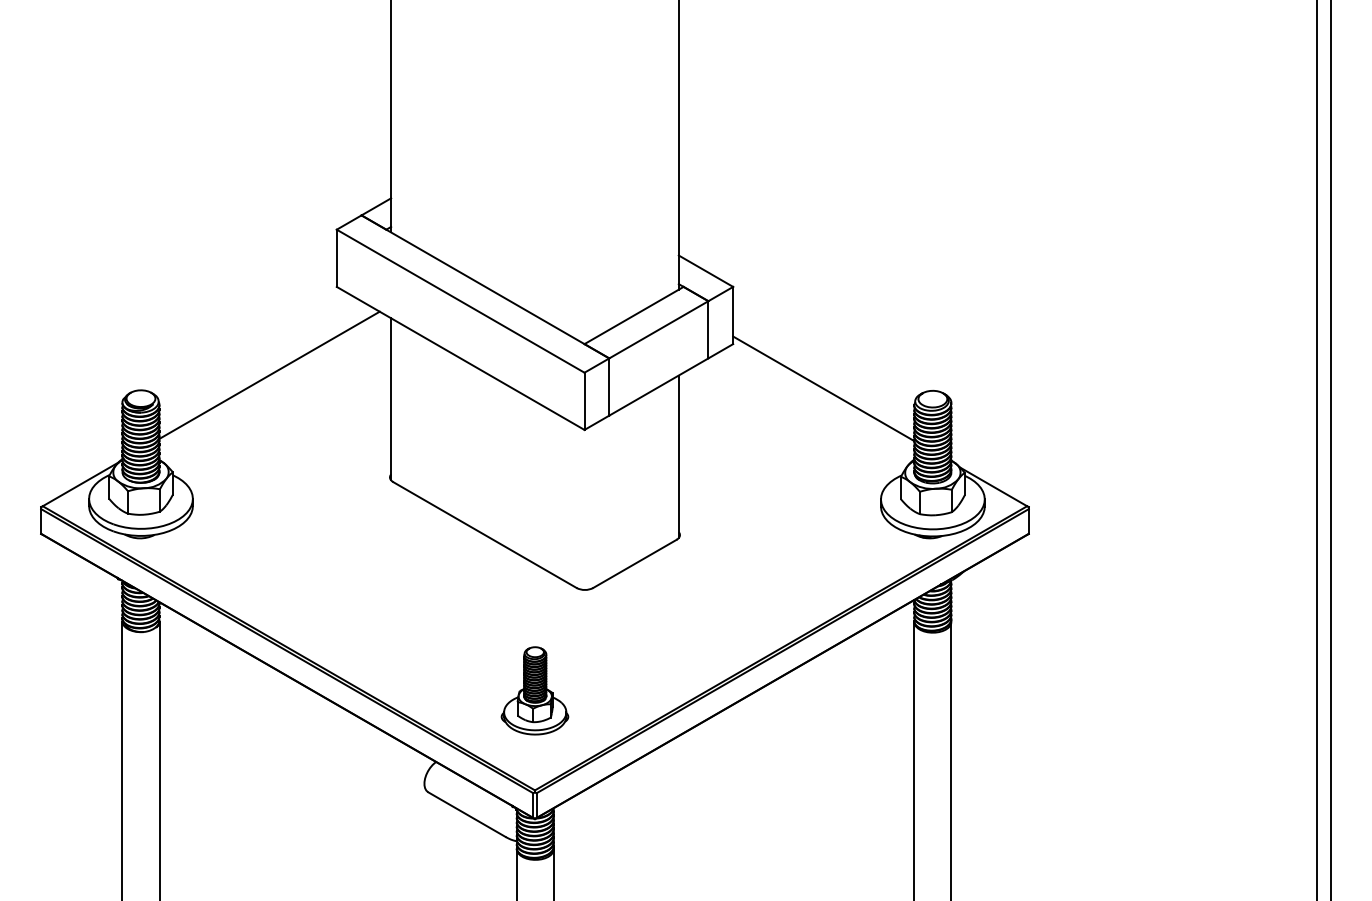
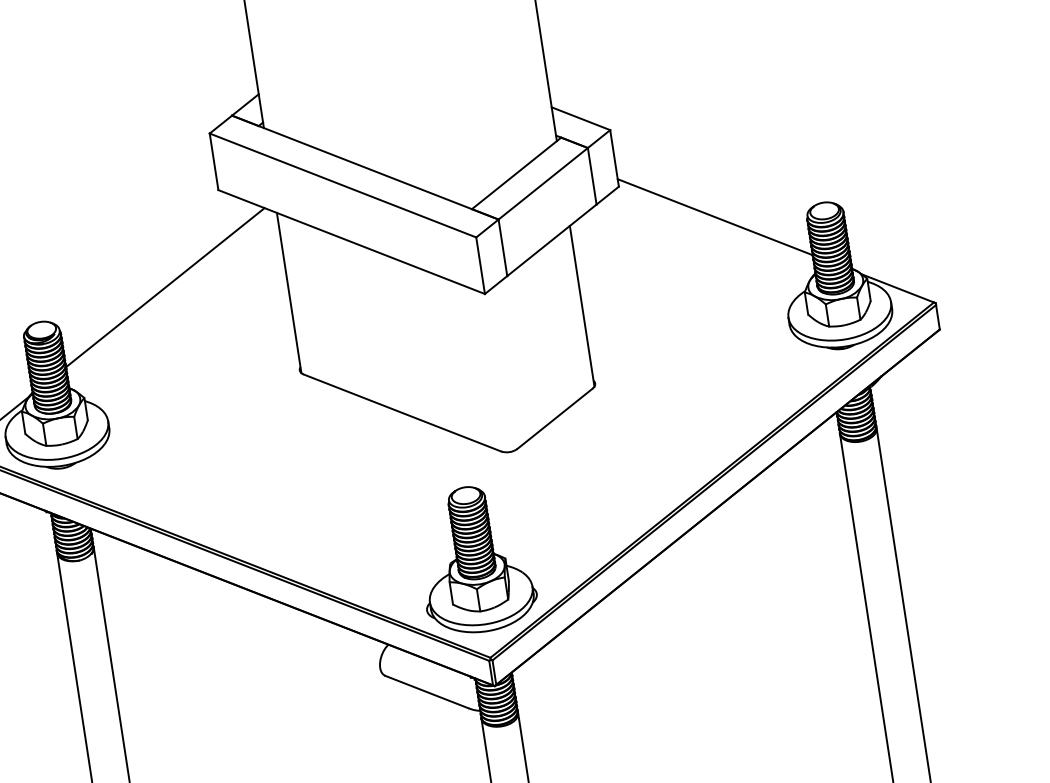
part: (534, 690) -> (474, 559), size x1.67

